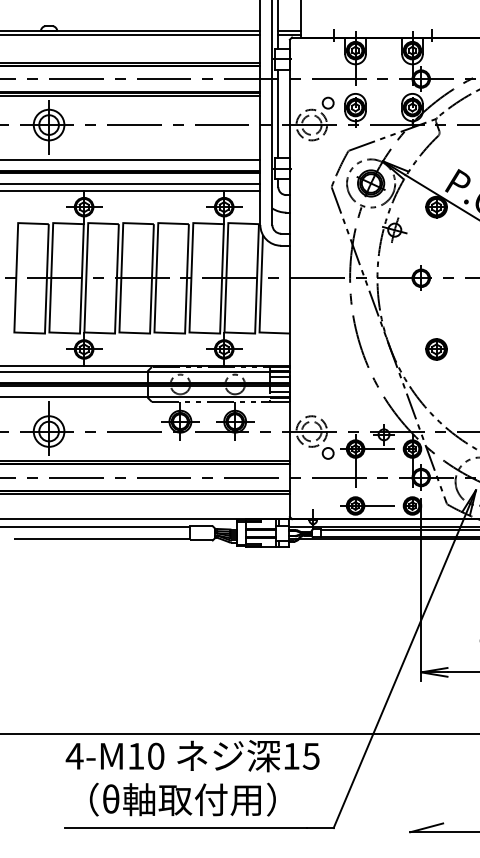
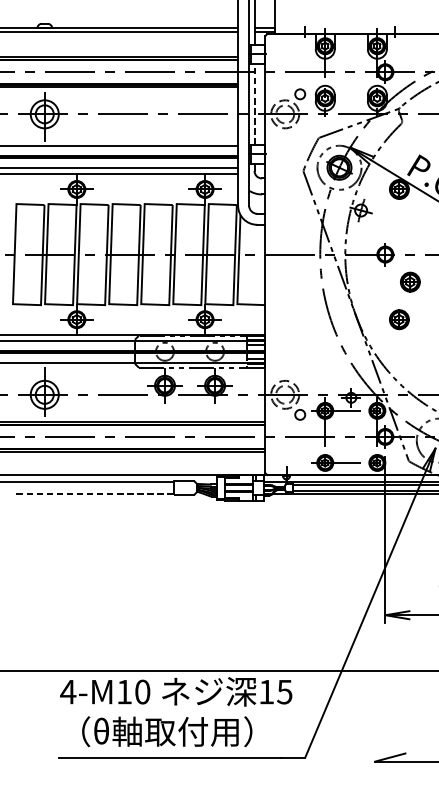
line: (278, 113) -> (254, 103), solid -> dashed
part: (448, 308) -> (410, 282), added
line: (101, 539) -> (92, 493), solid -> dashed

